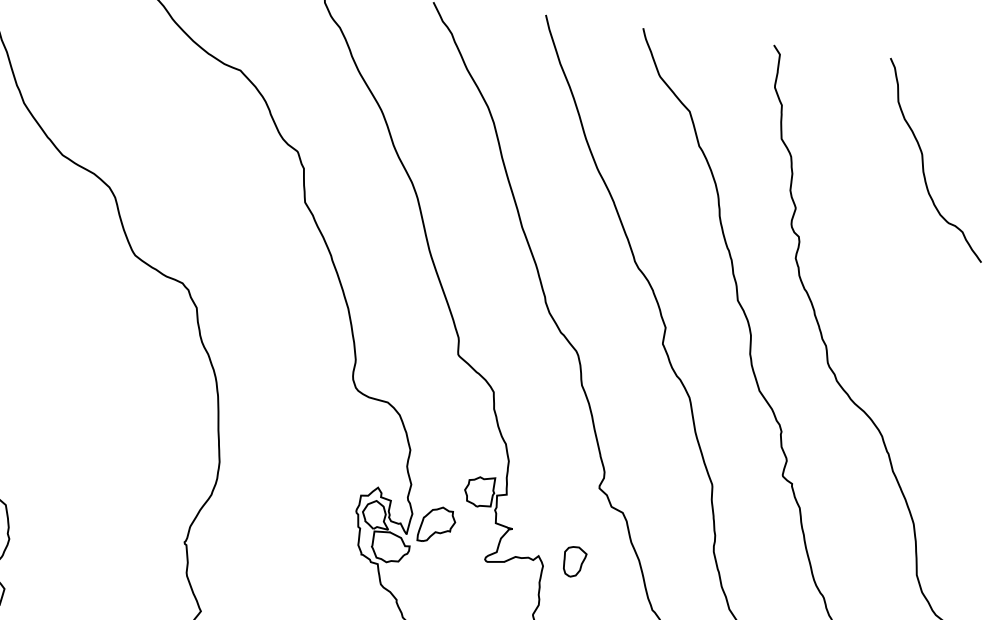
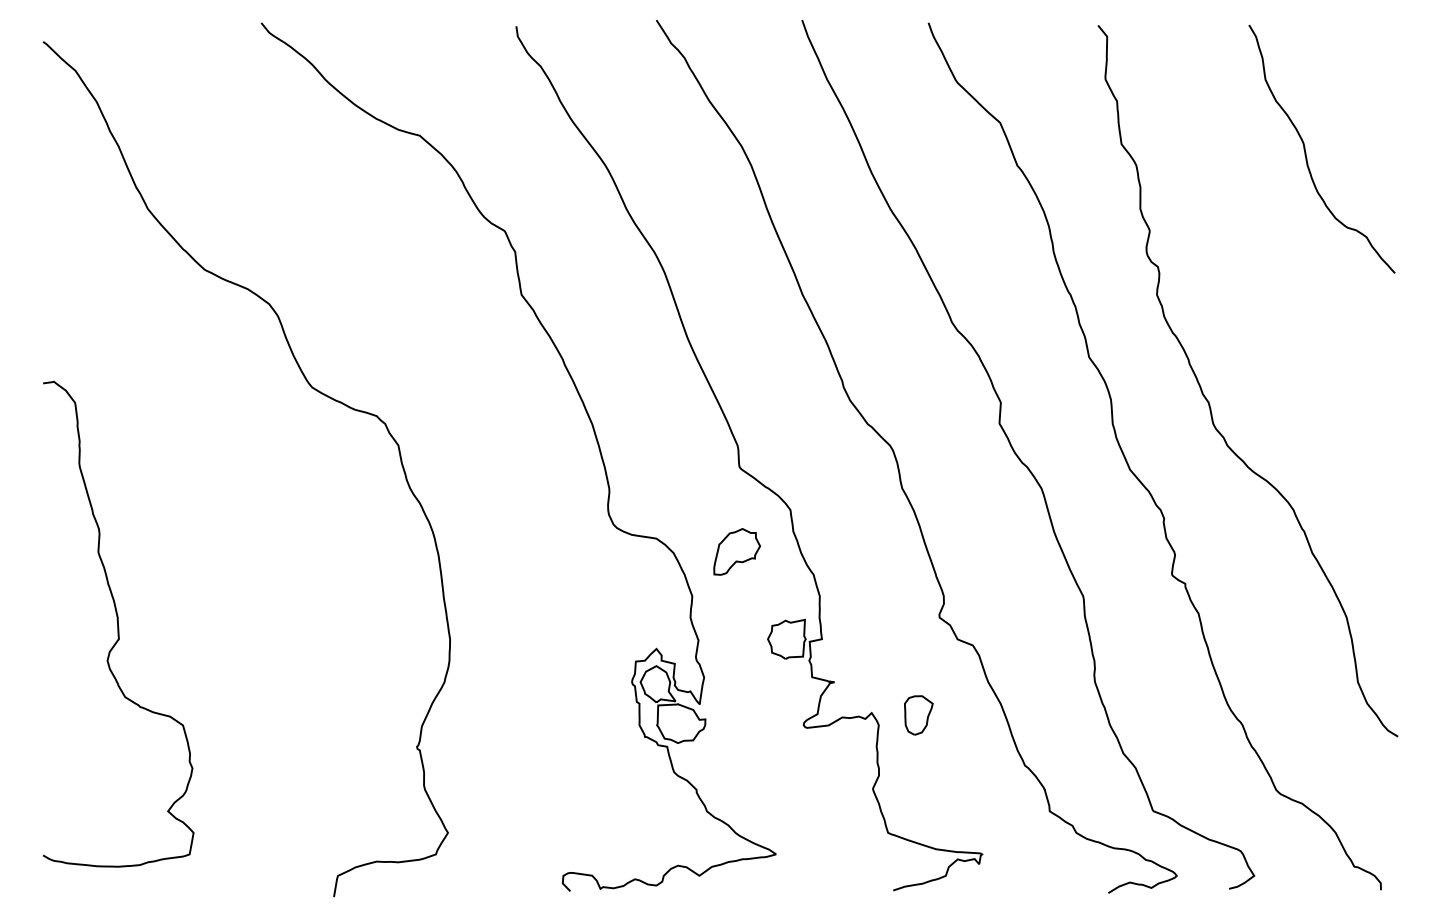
part: (436, 524) -> (736, 551), moved

